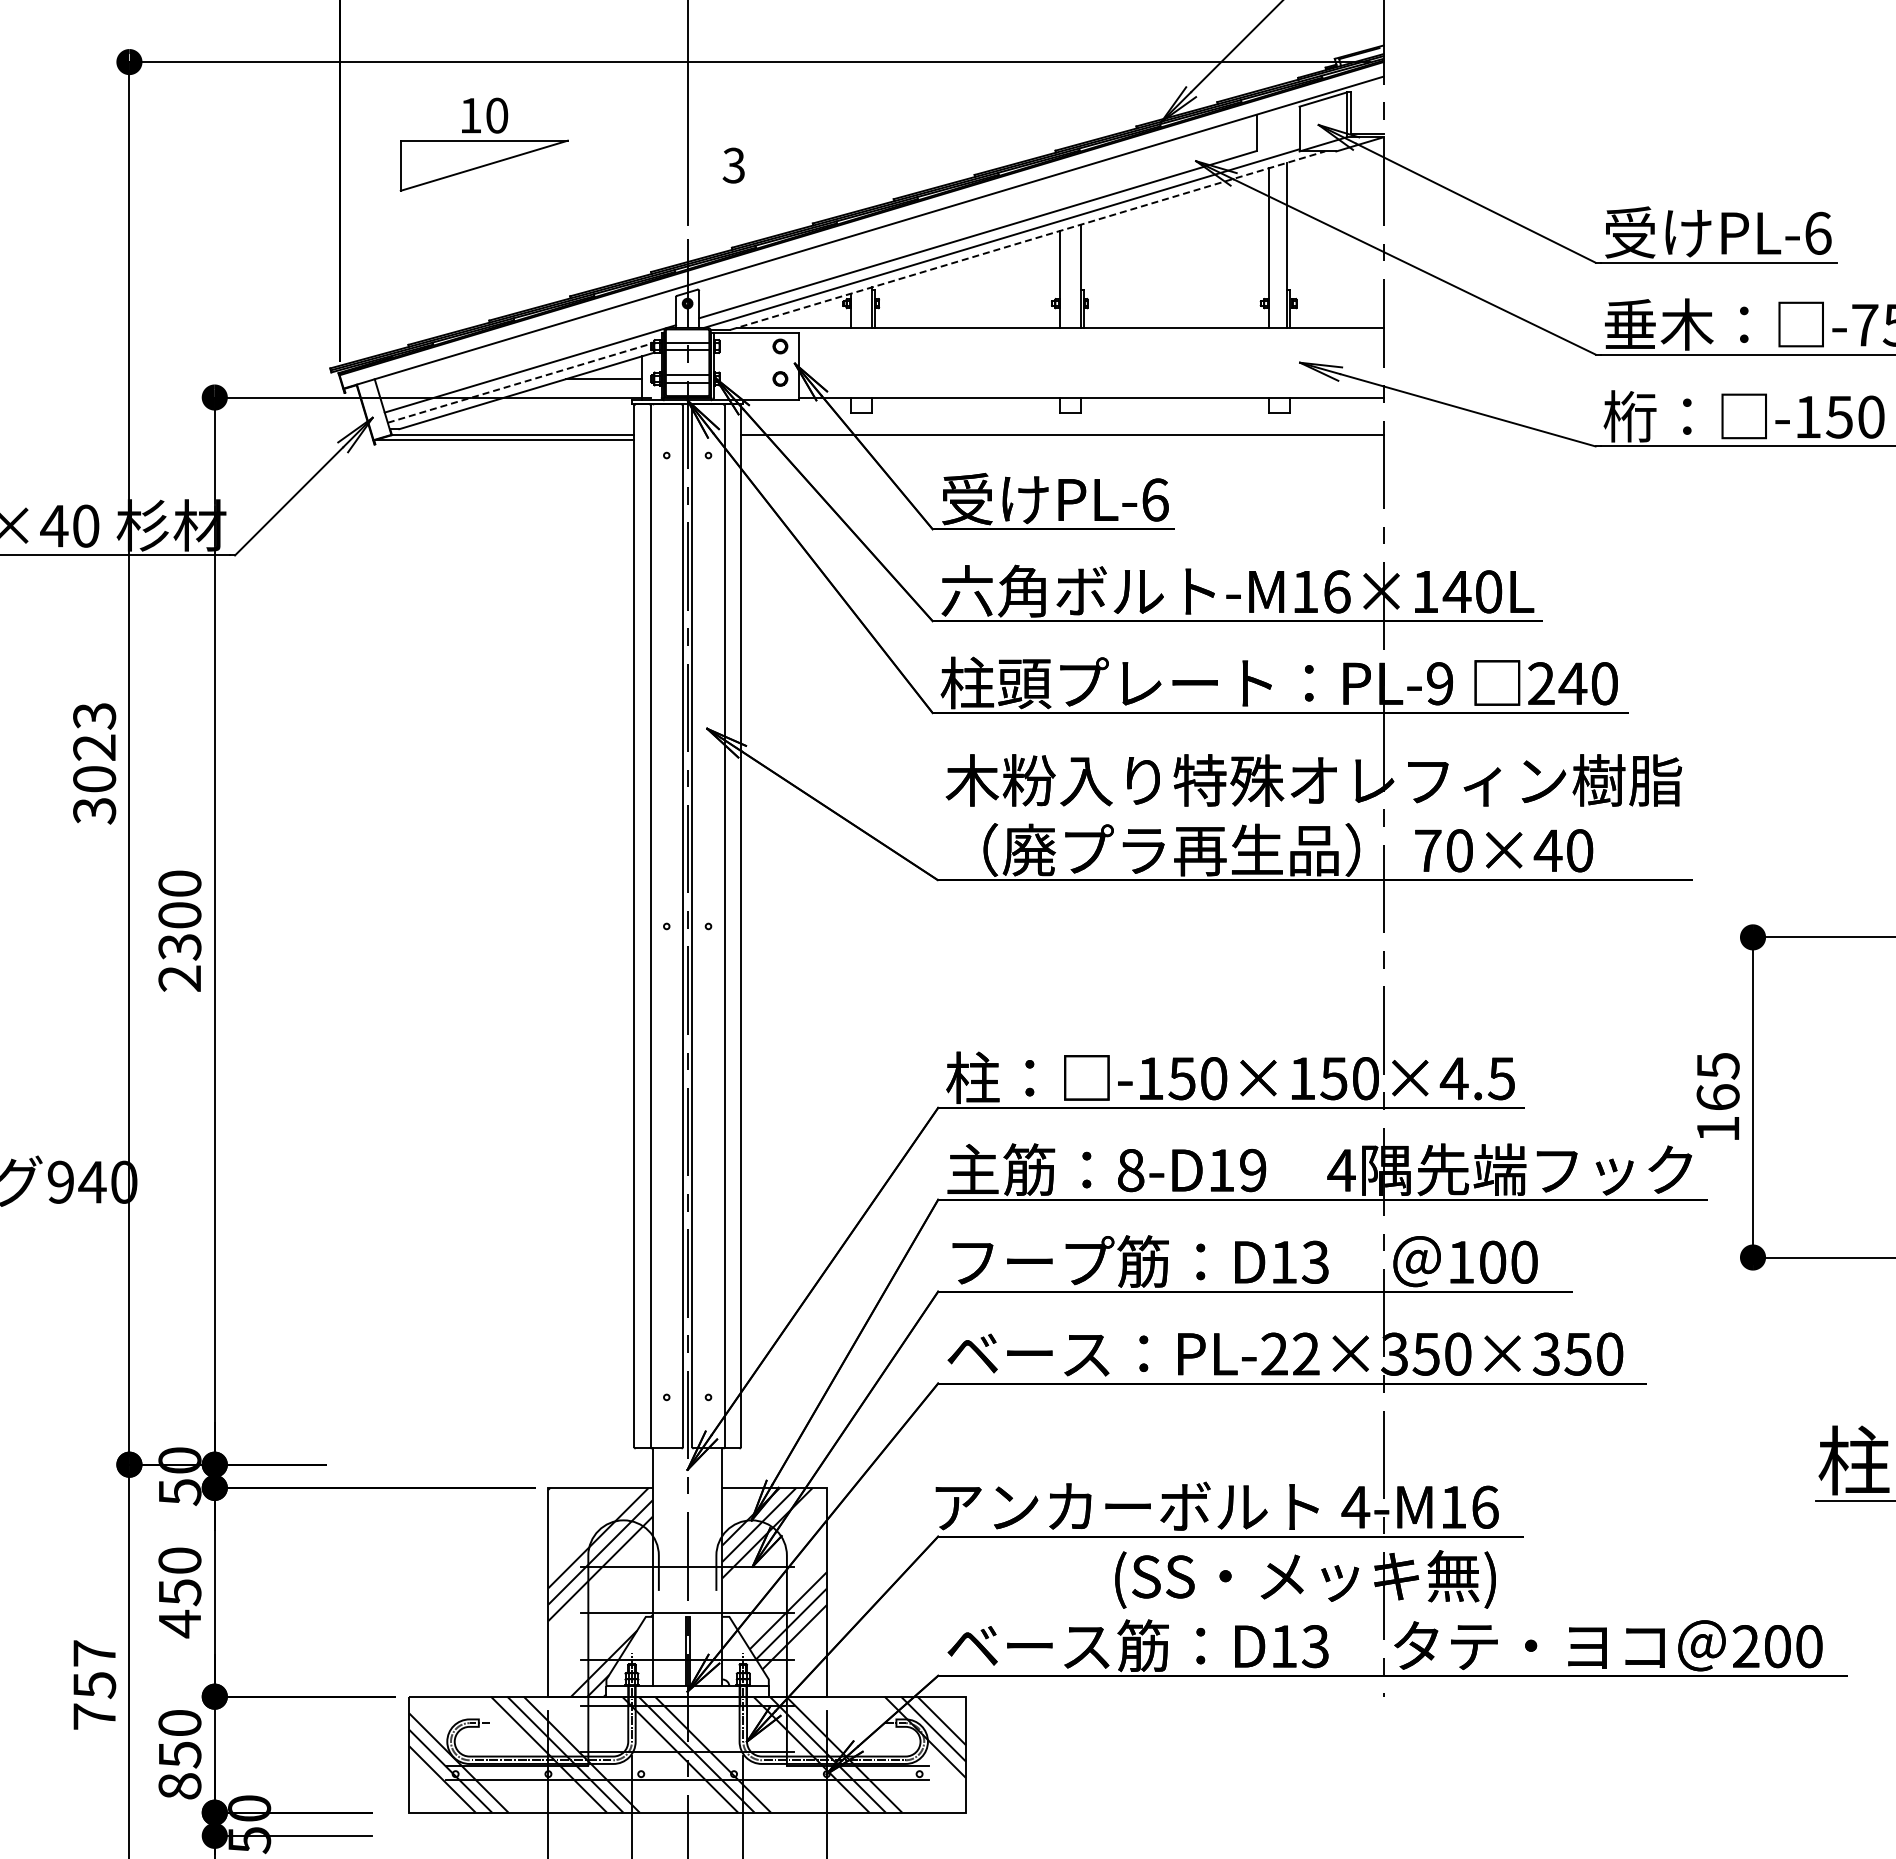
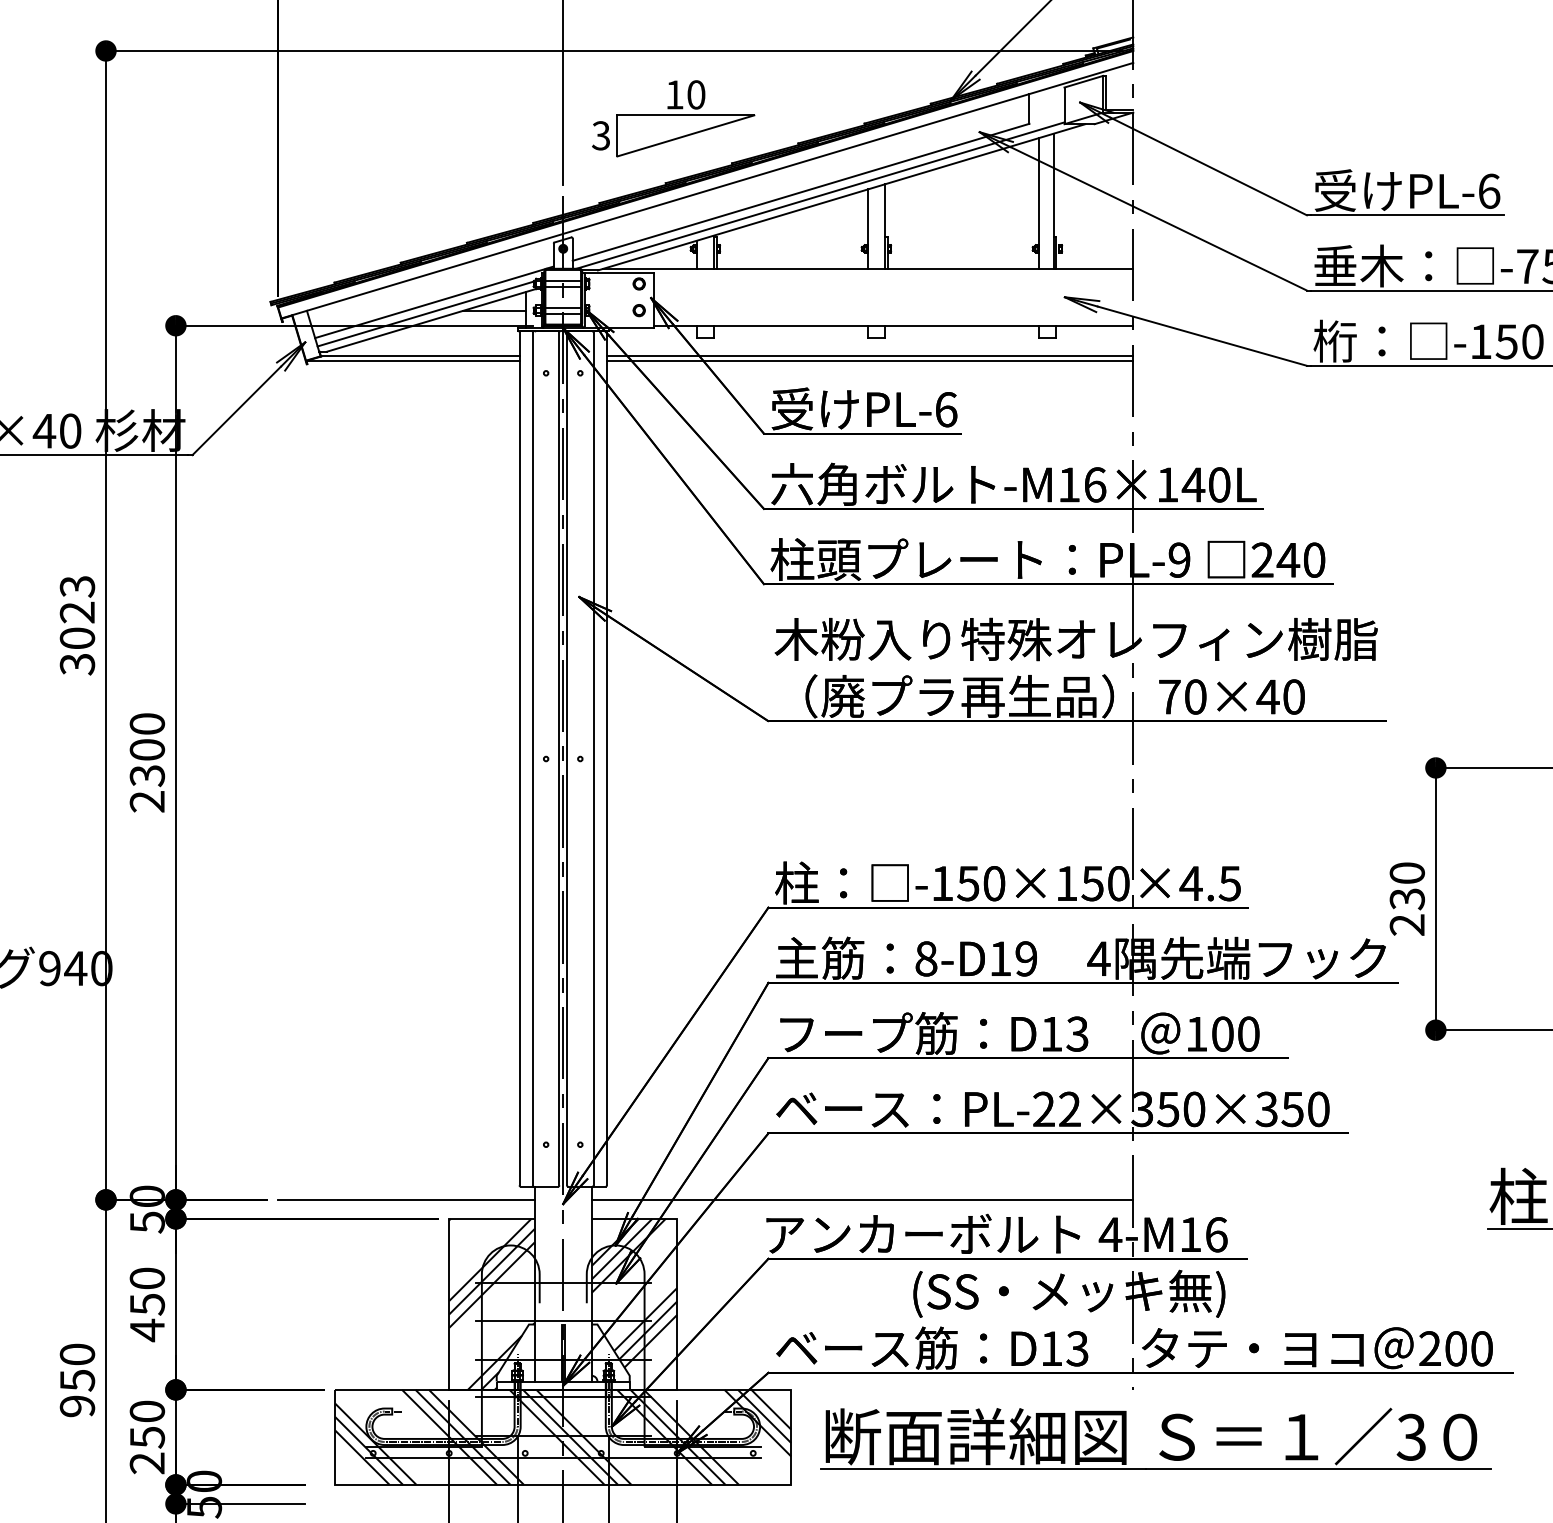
part: (483, 144) -> (685, 118), moved
line: (1027, 240) -> (841, 197), dashed -> solid
line: (519, 383) -> (425, 314), dashed -> solid
line: (1062, 440) -> (870, 360), added
text: (1717, 1097) -> (1406, 899), 165 -> 230
line: (495, 1464) -> (405, 1199), added
line: (1052, 1464) -> (862, 1199), added
text: (94, 1684) -> (77, 1379), 757 -> 950
part: (1421, 1749) -> (1164, 1433), added
text: (179, 1786) -> (147, 1463), 850 -> 250

